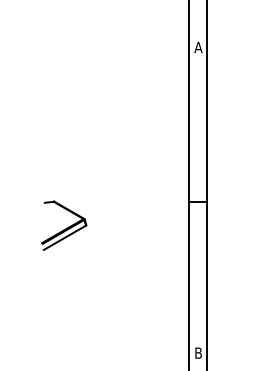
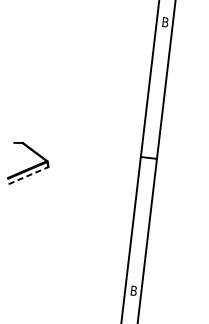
text: (198, 47) -> (165, 22), A -> B
line: (65, 237) -> (28, 175), solid -> dashed

